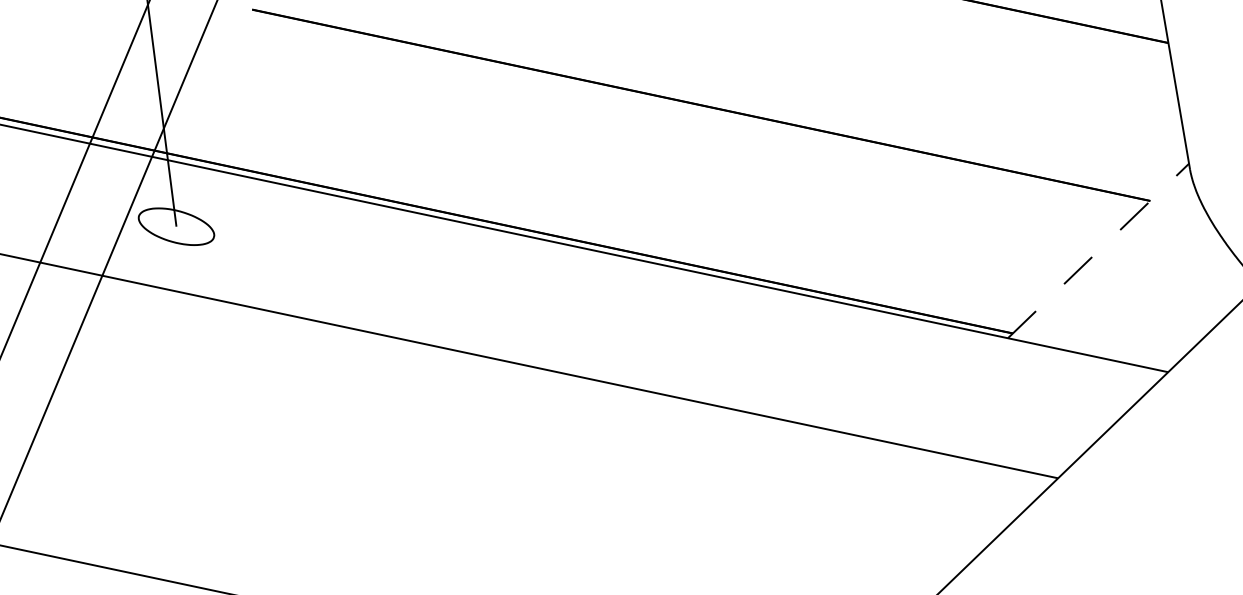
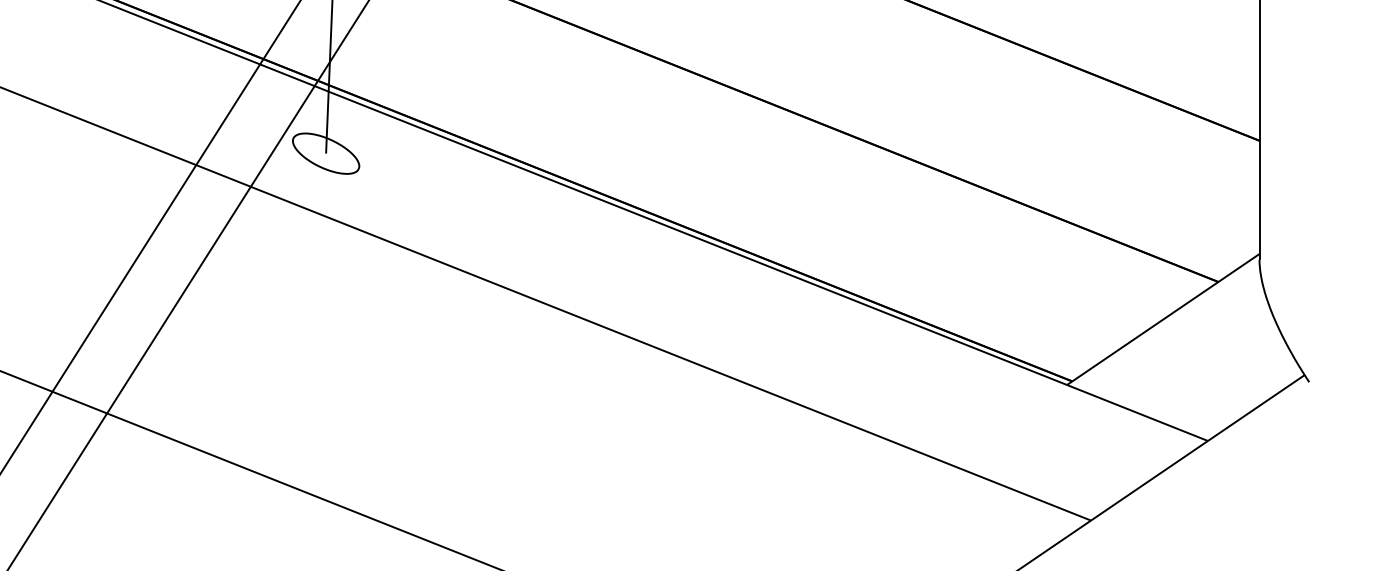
line: (1098, 250) -> (1163, 319), dashed -> solid

